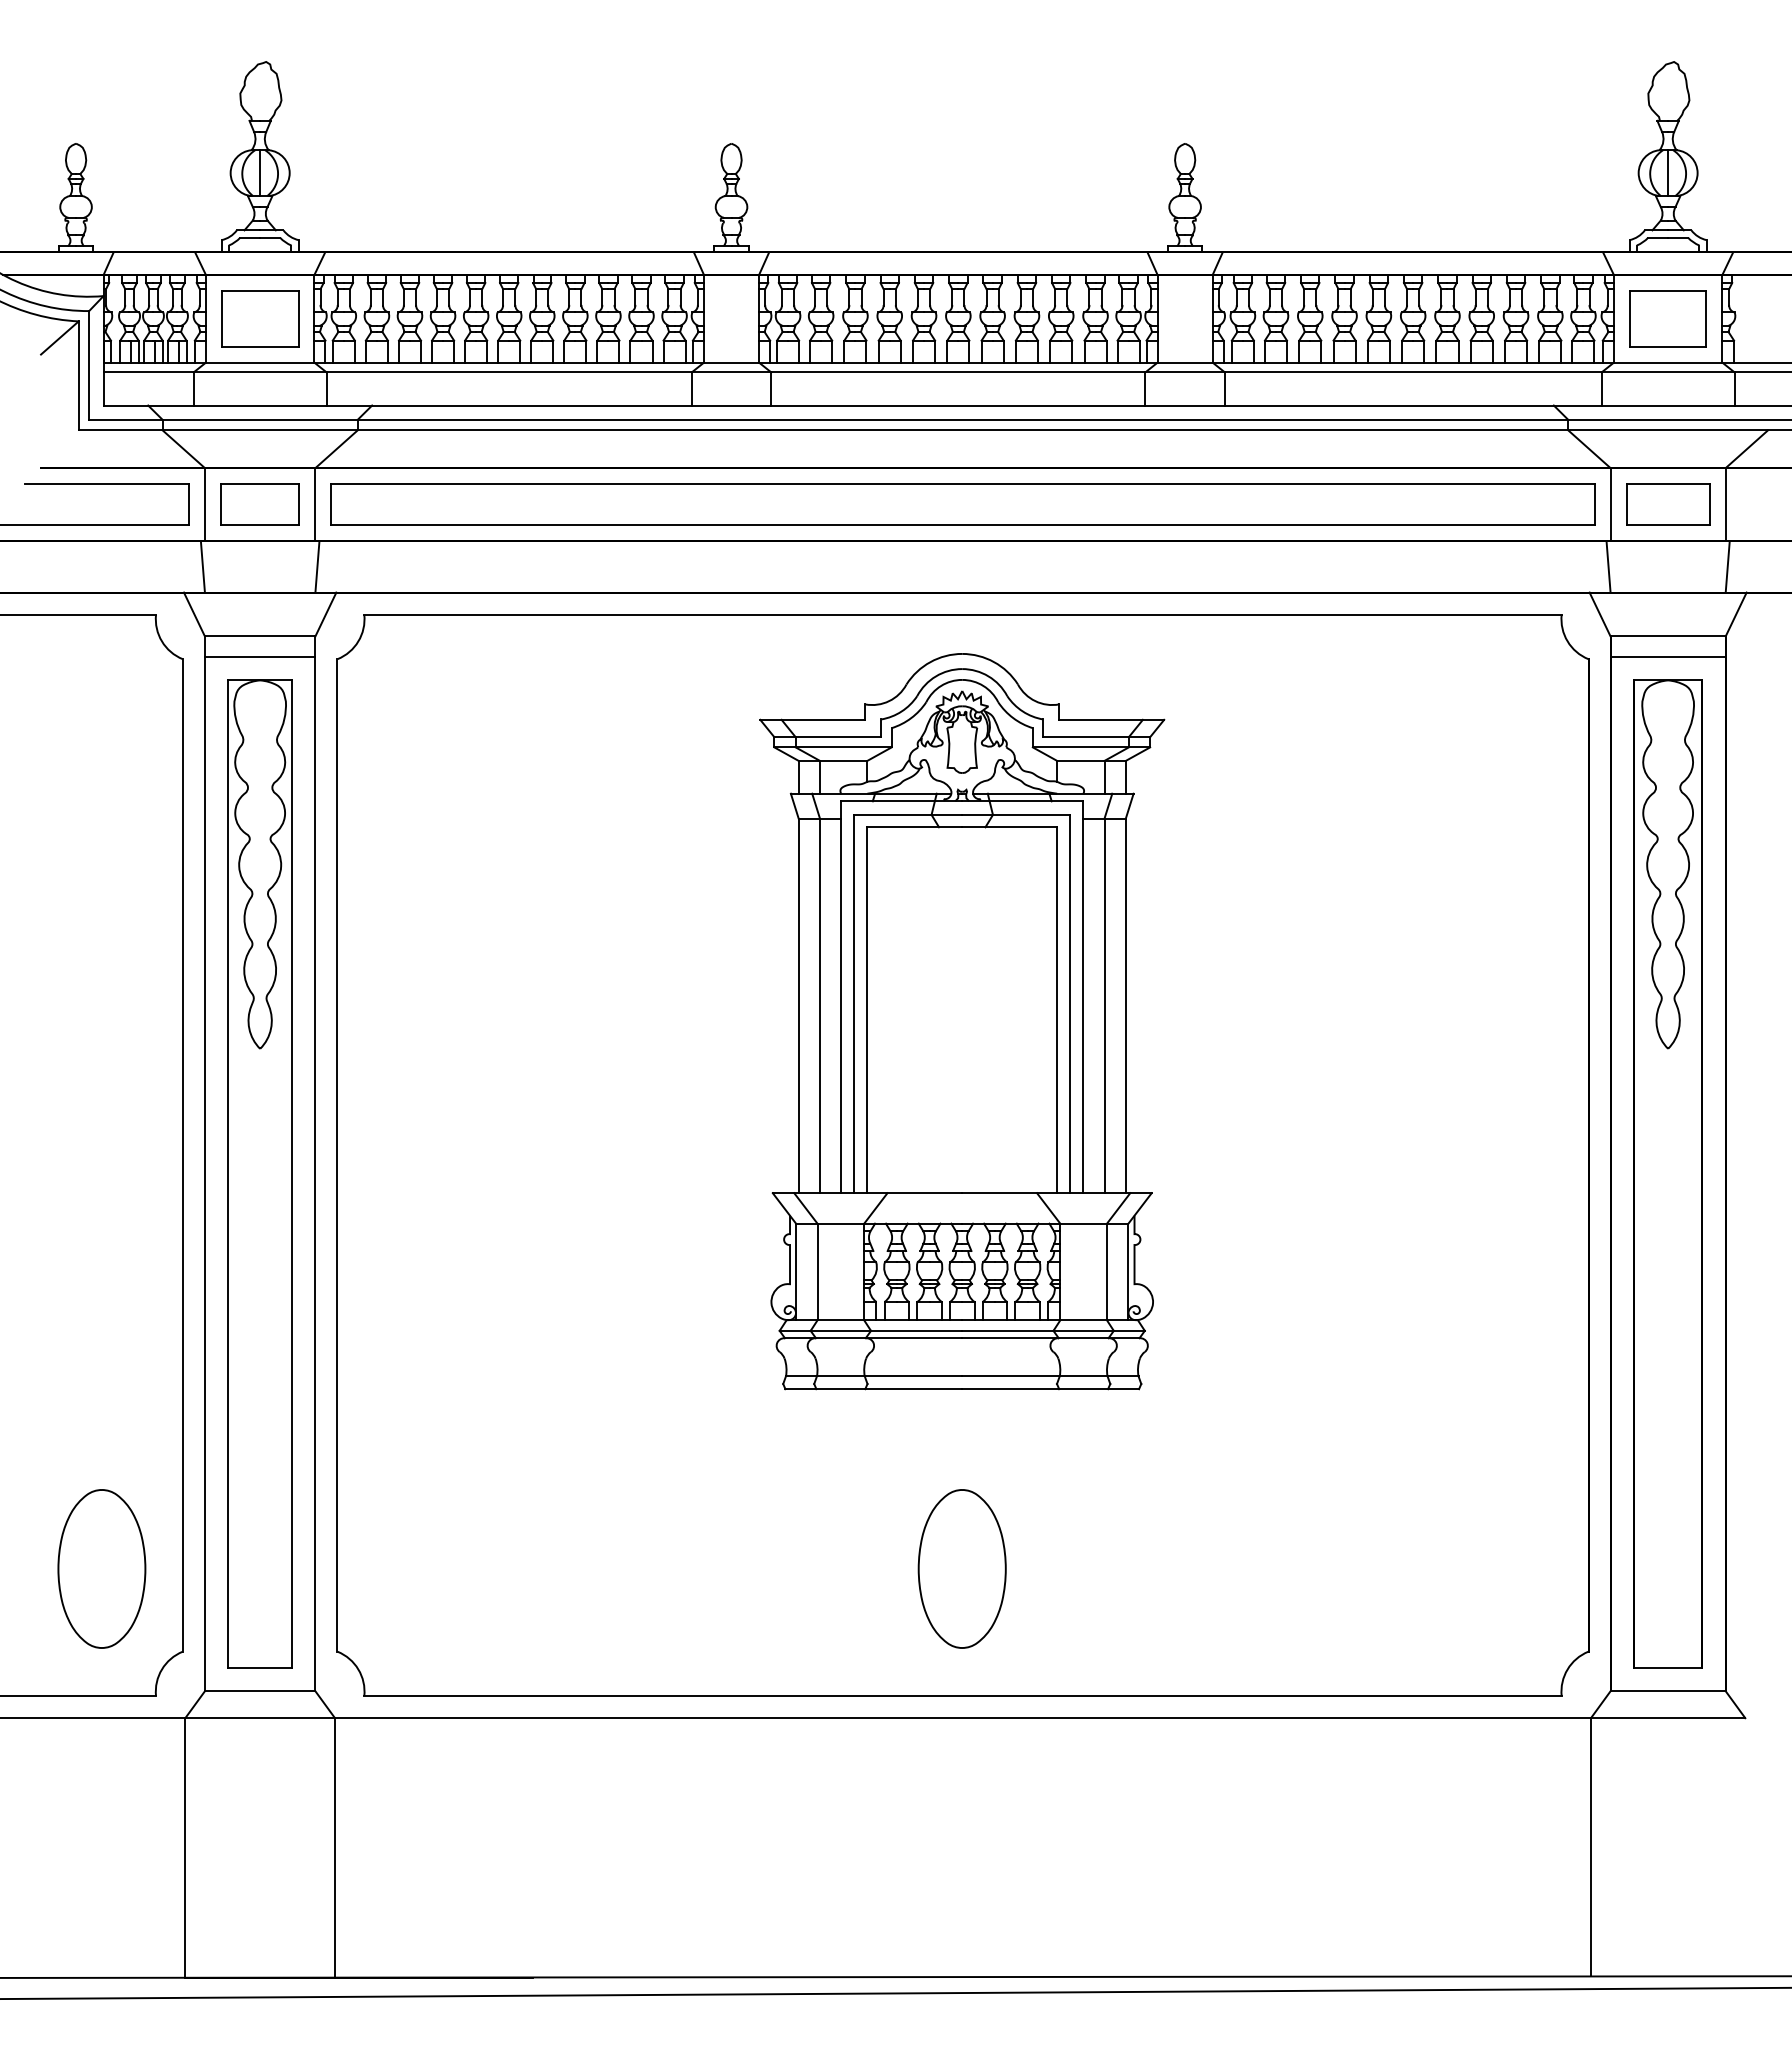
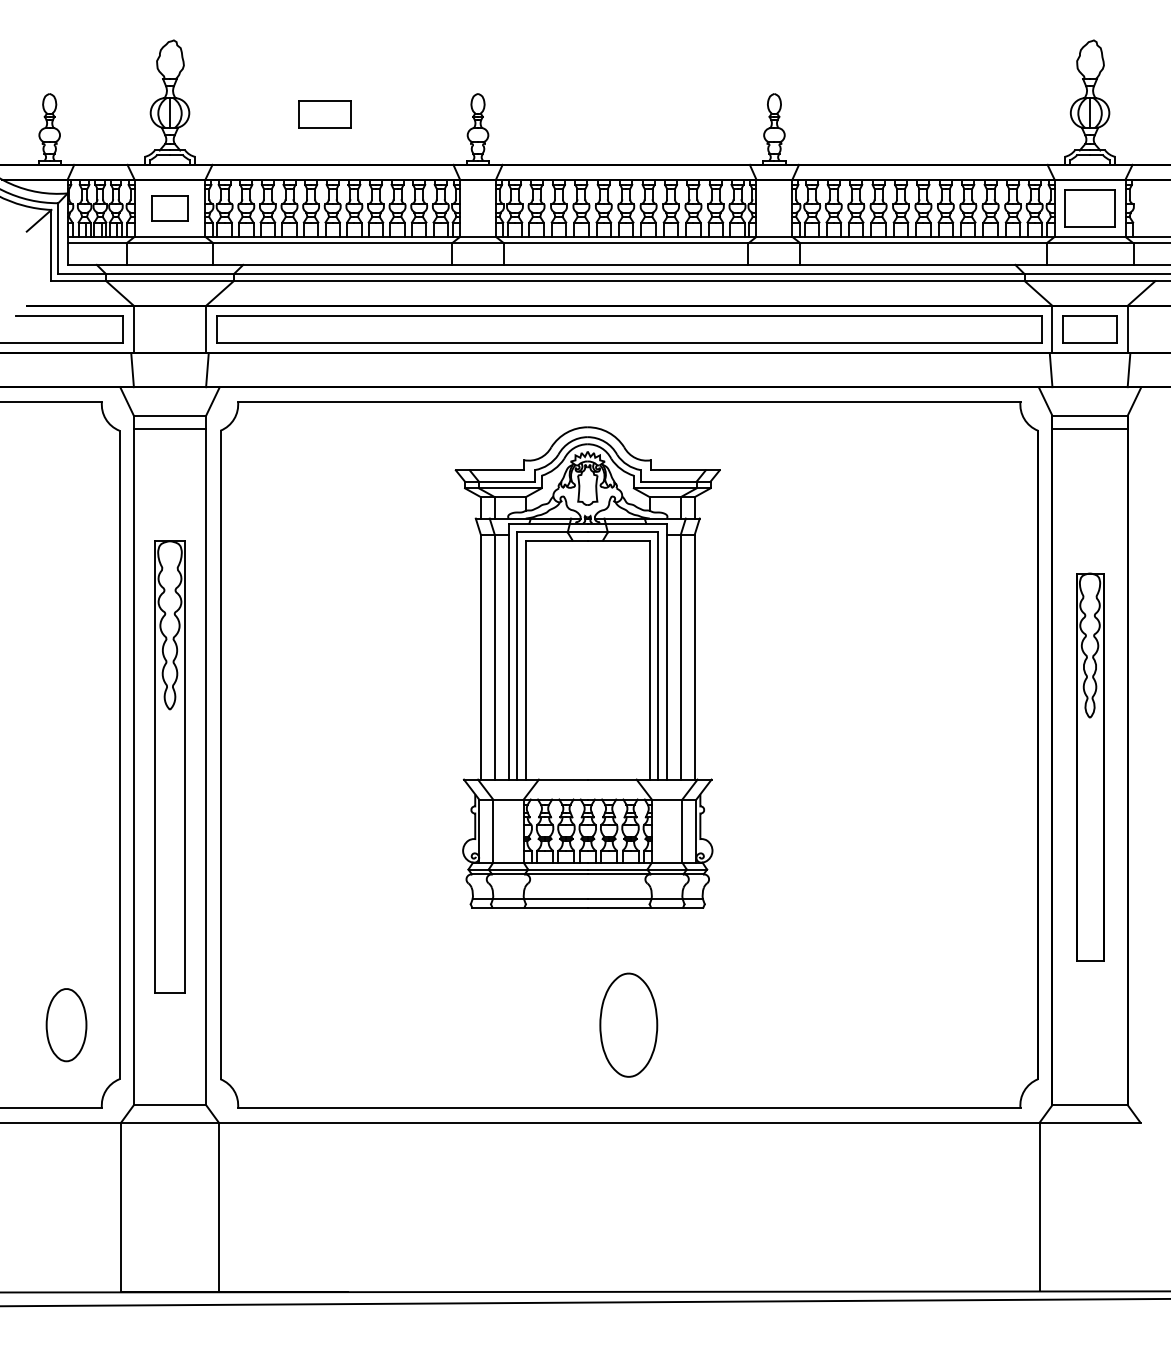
part: (259, 319) -> (169, 208), size x0.7
part: (259, 504) -> (324, 114), moved
part: (961, 1021) -> (587, 667), moved
part: (259, 1173) -> (169, 766), size x0.7
part: (1667, 1173) -> (1089, 766), size x0.6
part: (101, 1567) -> (66, 1024), size x0.7

